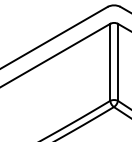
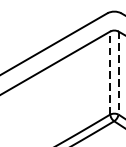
line: (110, 61) -> (110, 72), solid -> dashed
line: (117, 62) -> (118, 73), solid -> dashed

